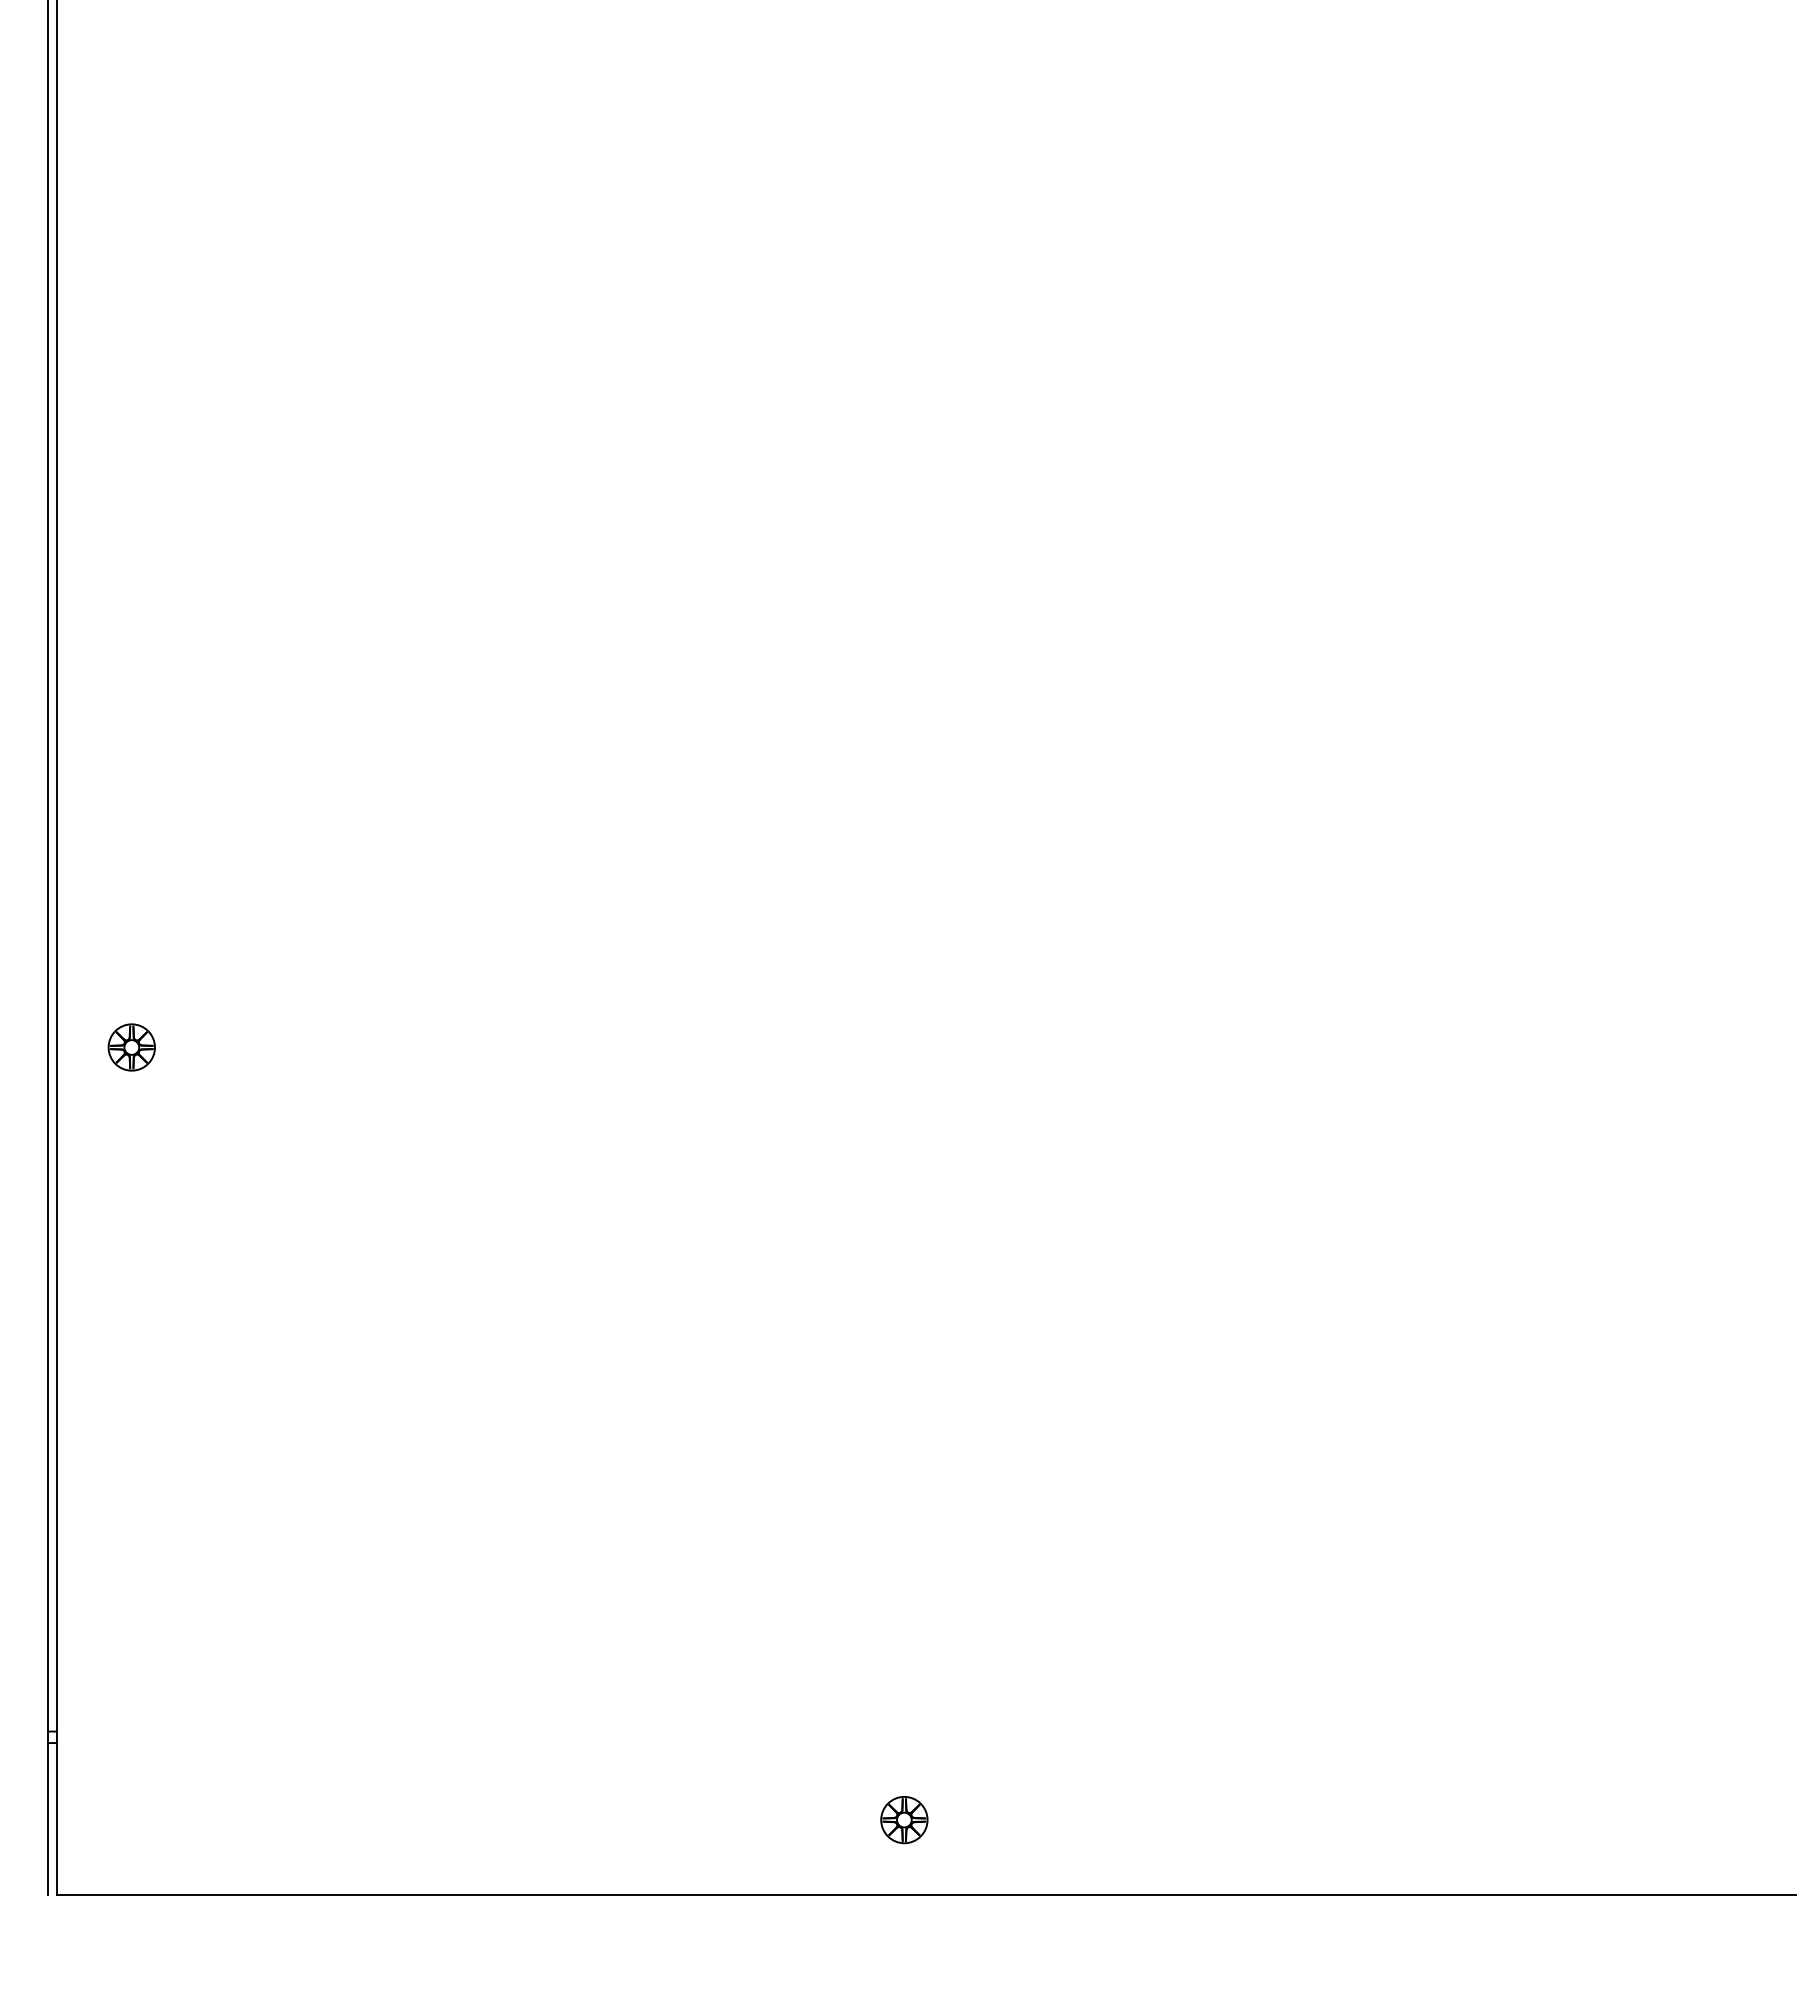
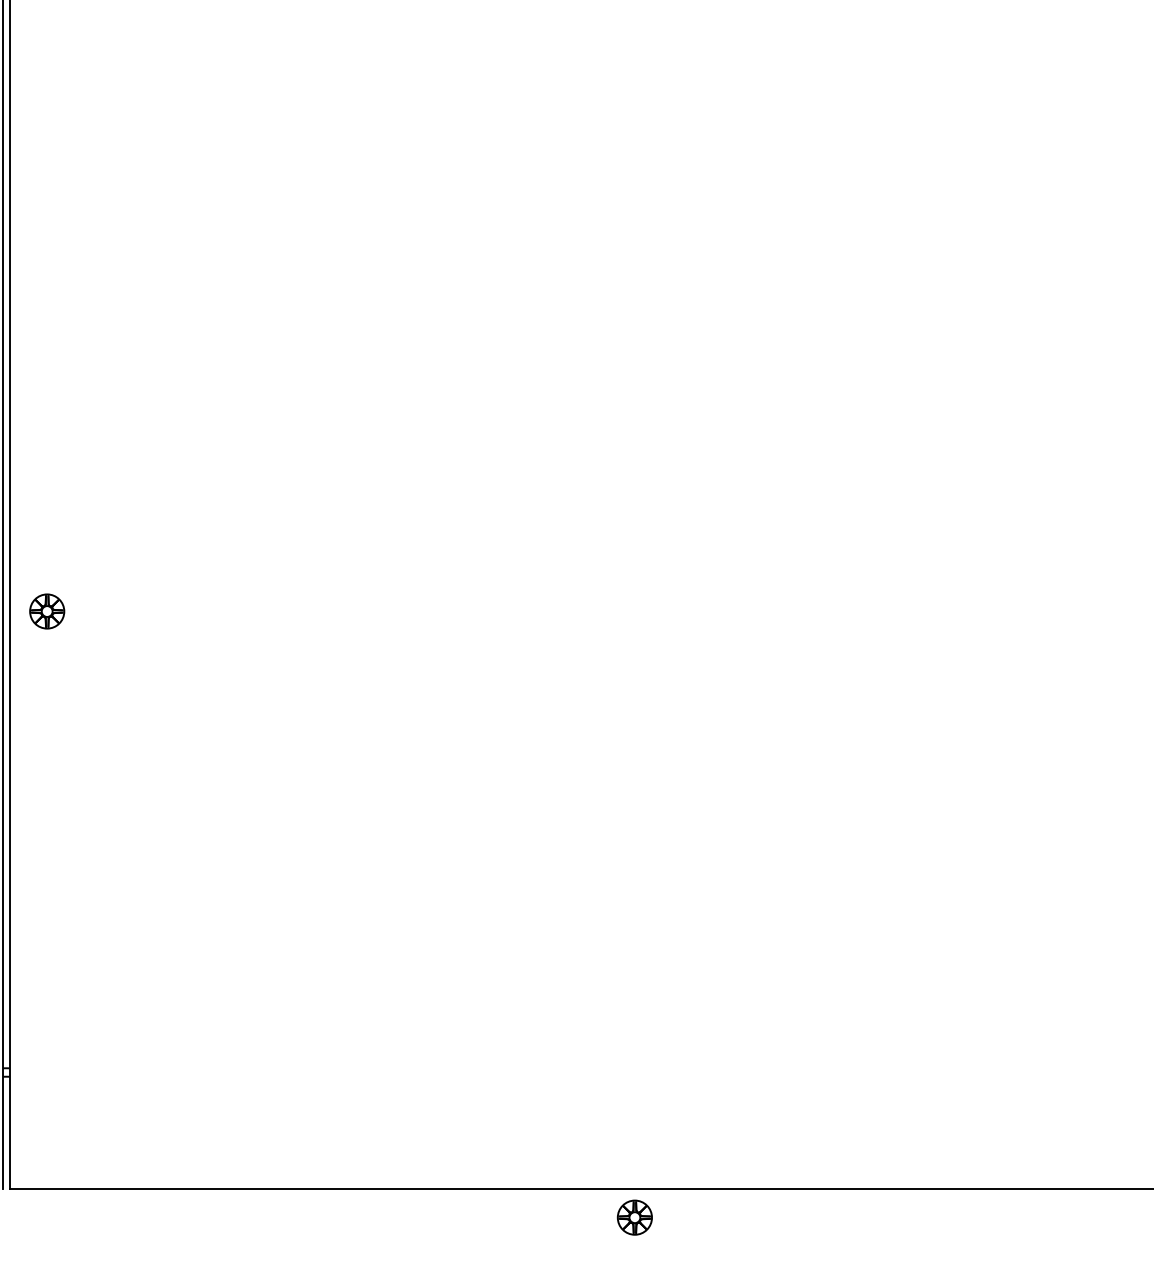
part: (131, 1047) -> (46, 611), moved
part: (904, 1820) -> (635, 1218), moved

